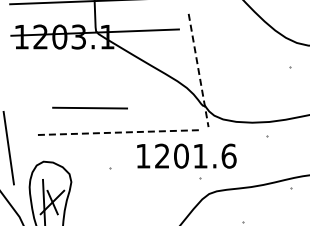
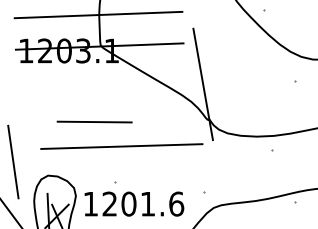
line: (198, 70) -> (203, 84), dashed -> solid
line: (116, 132) -> (121, 146), dashed -> solid
text: (186, 155) -> (134, 203), moved

